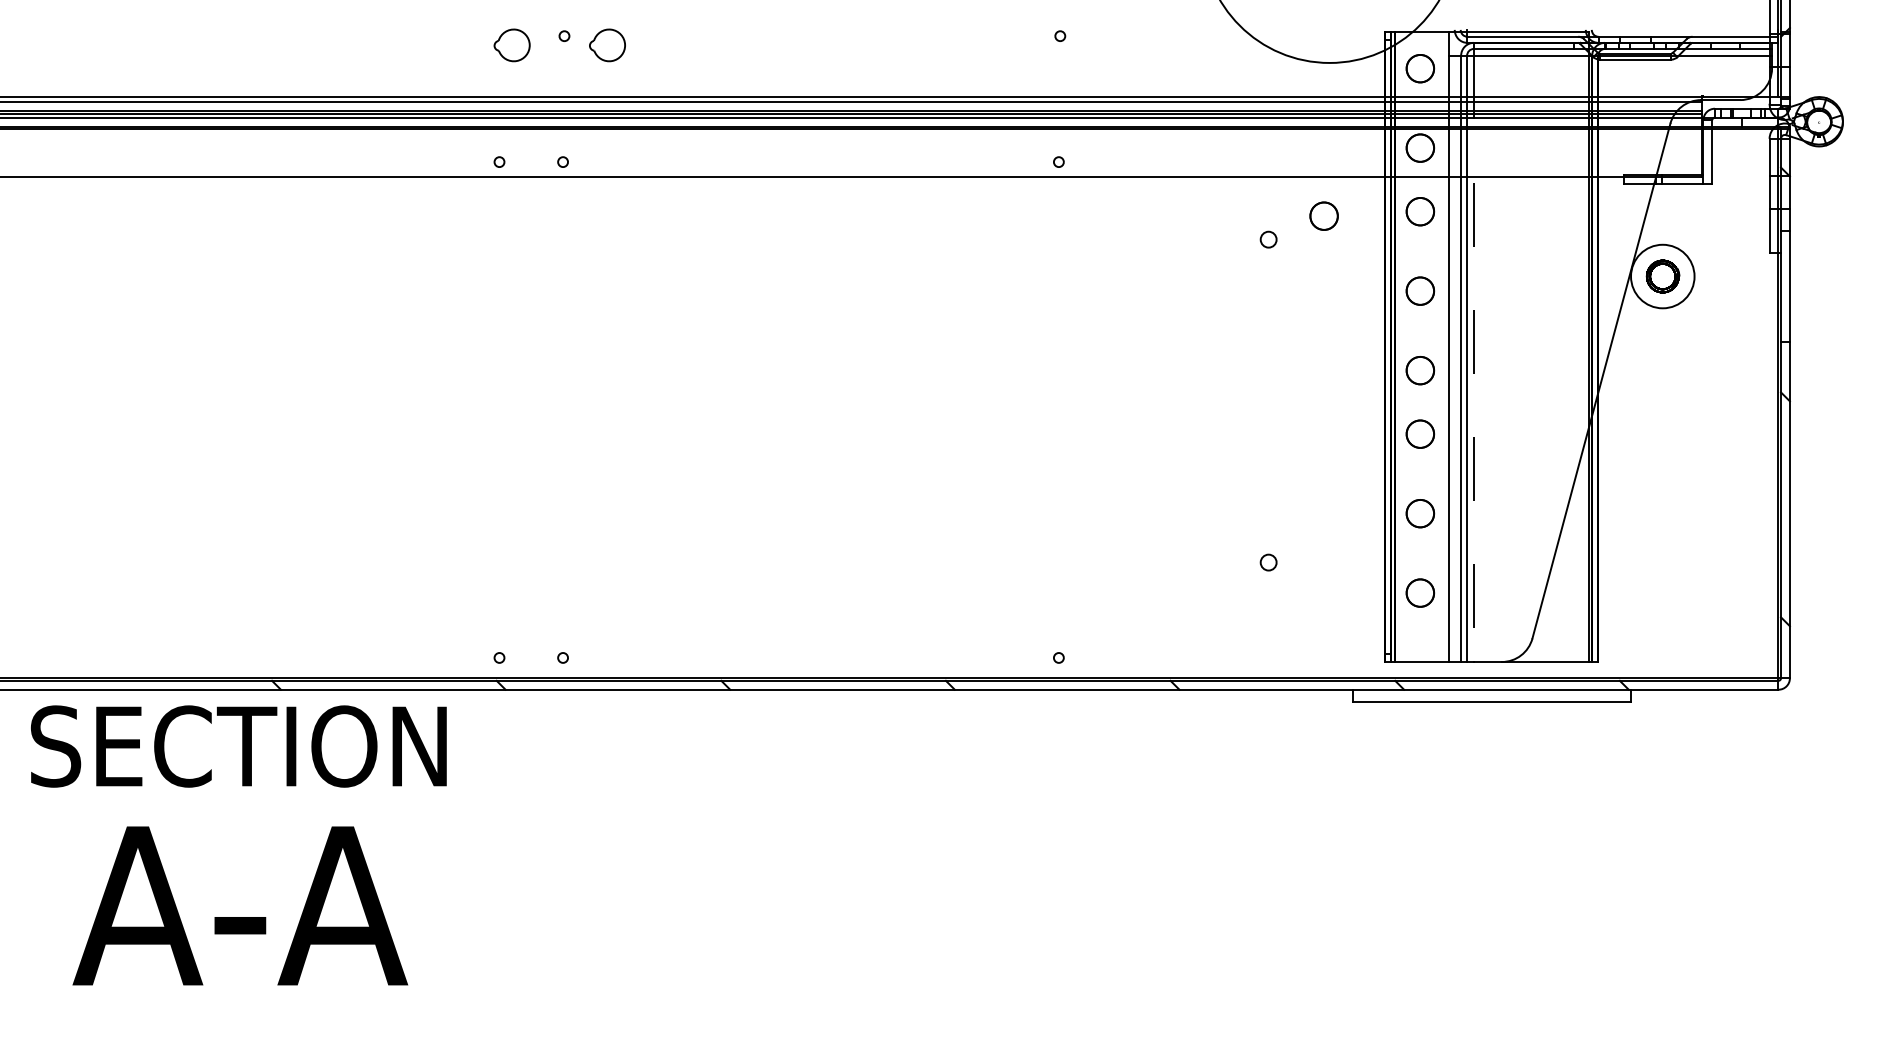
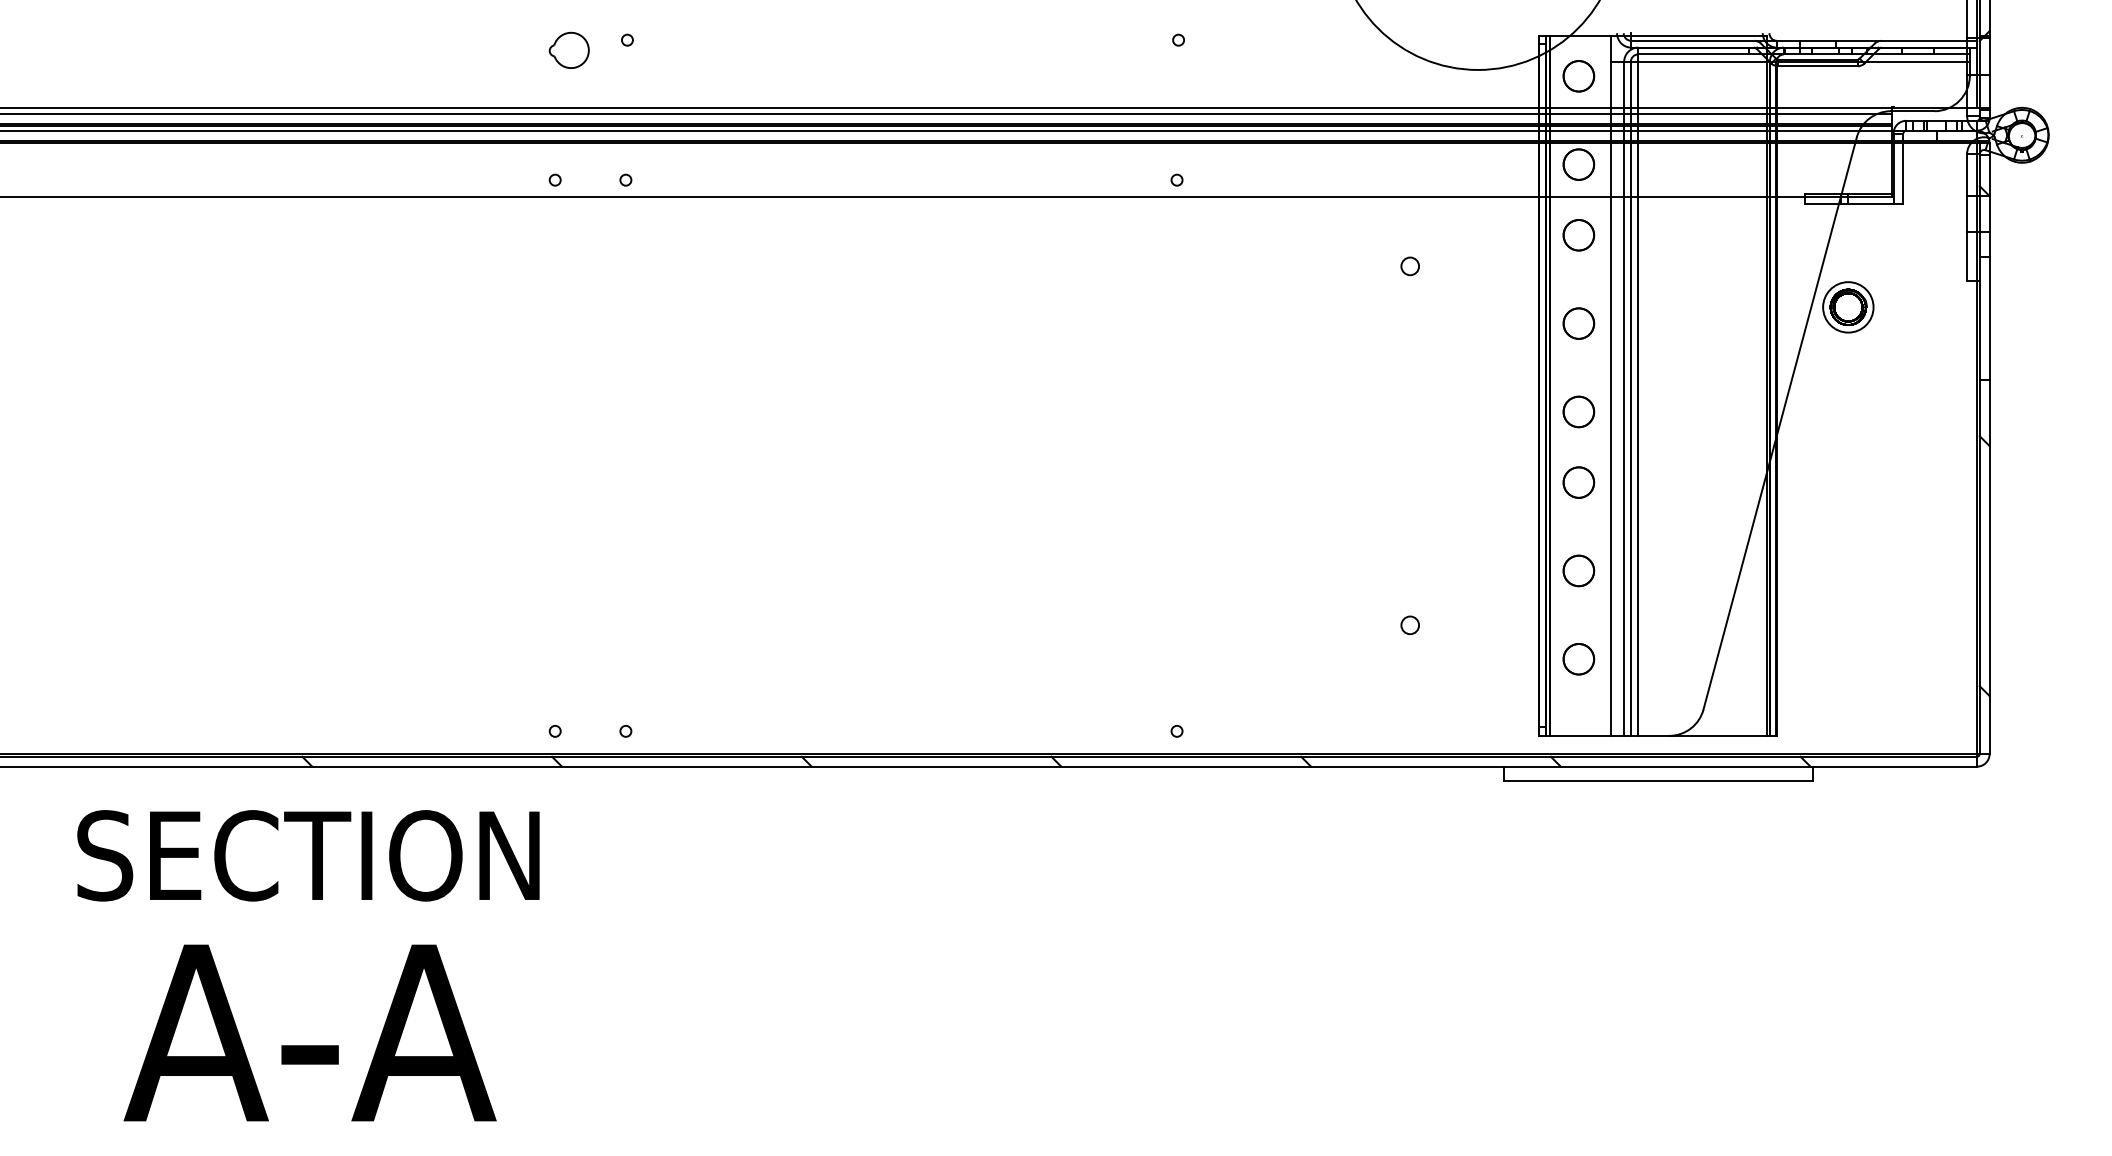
part: (606, 44) -> (674, 49), removed
part: (1323, 216) -> (1471, 240), removed
circle: (1662, 276) -> (1848, 307), size x0.71
line: (1474, 358) -> (1638, 398), dashed -> solid
text: (238, 845) -> (308, 965), moved

